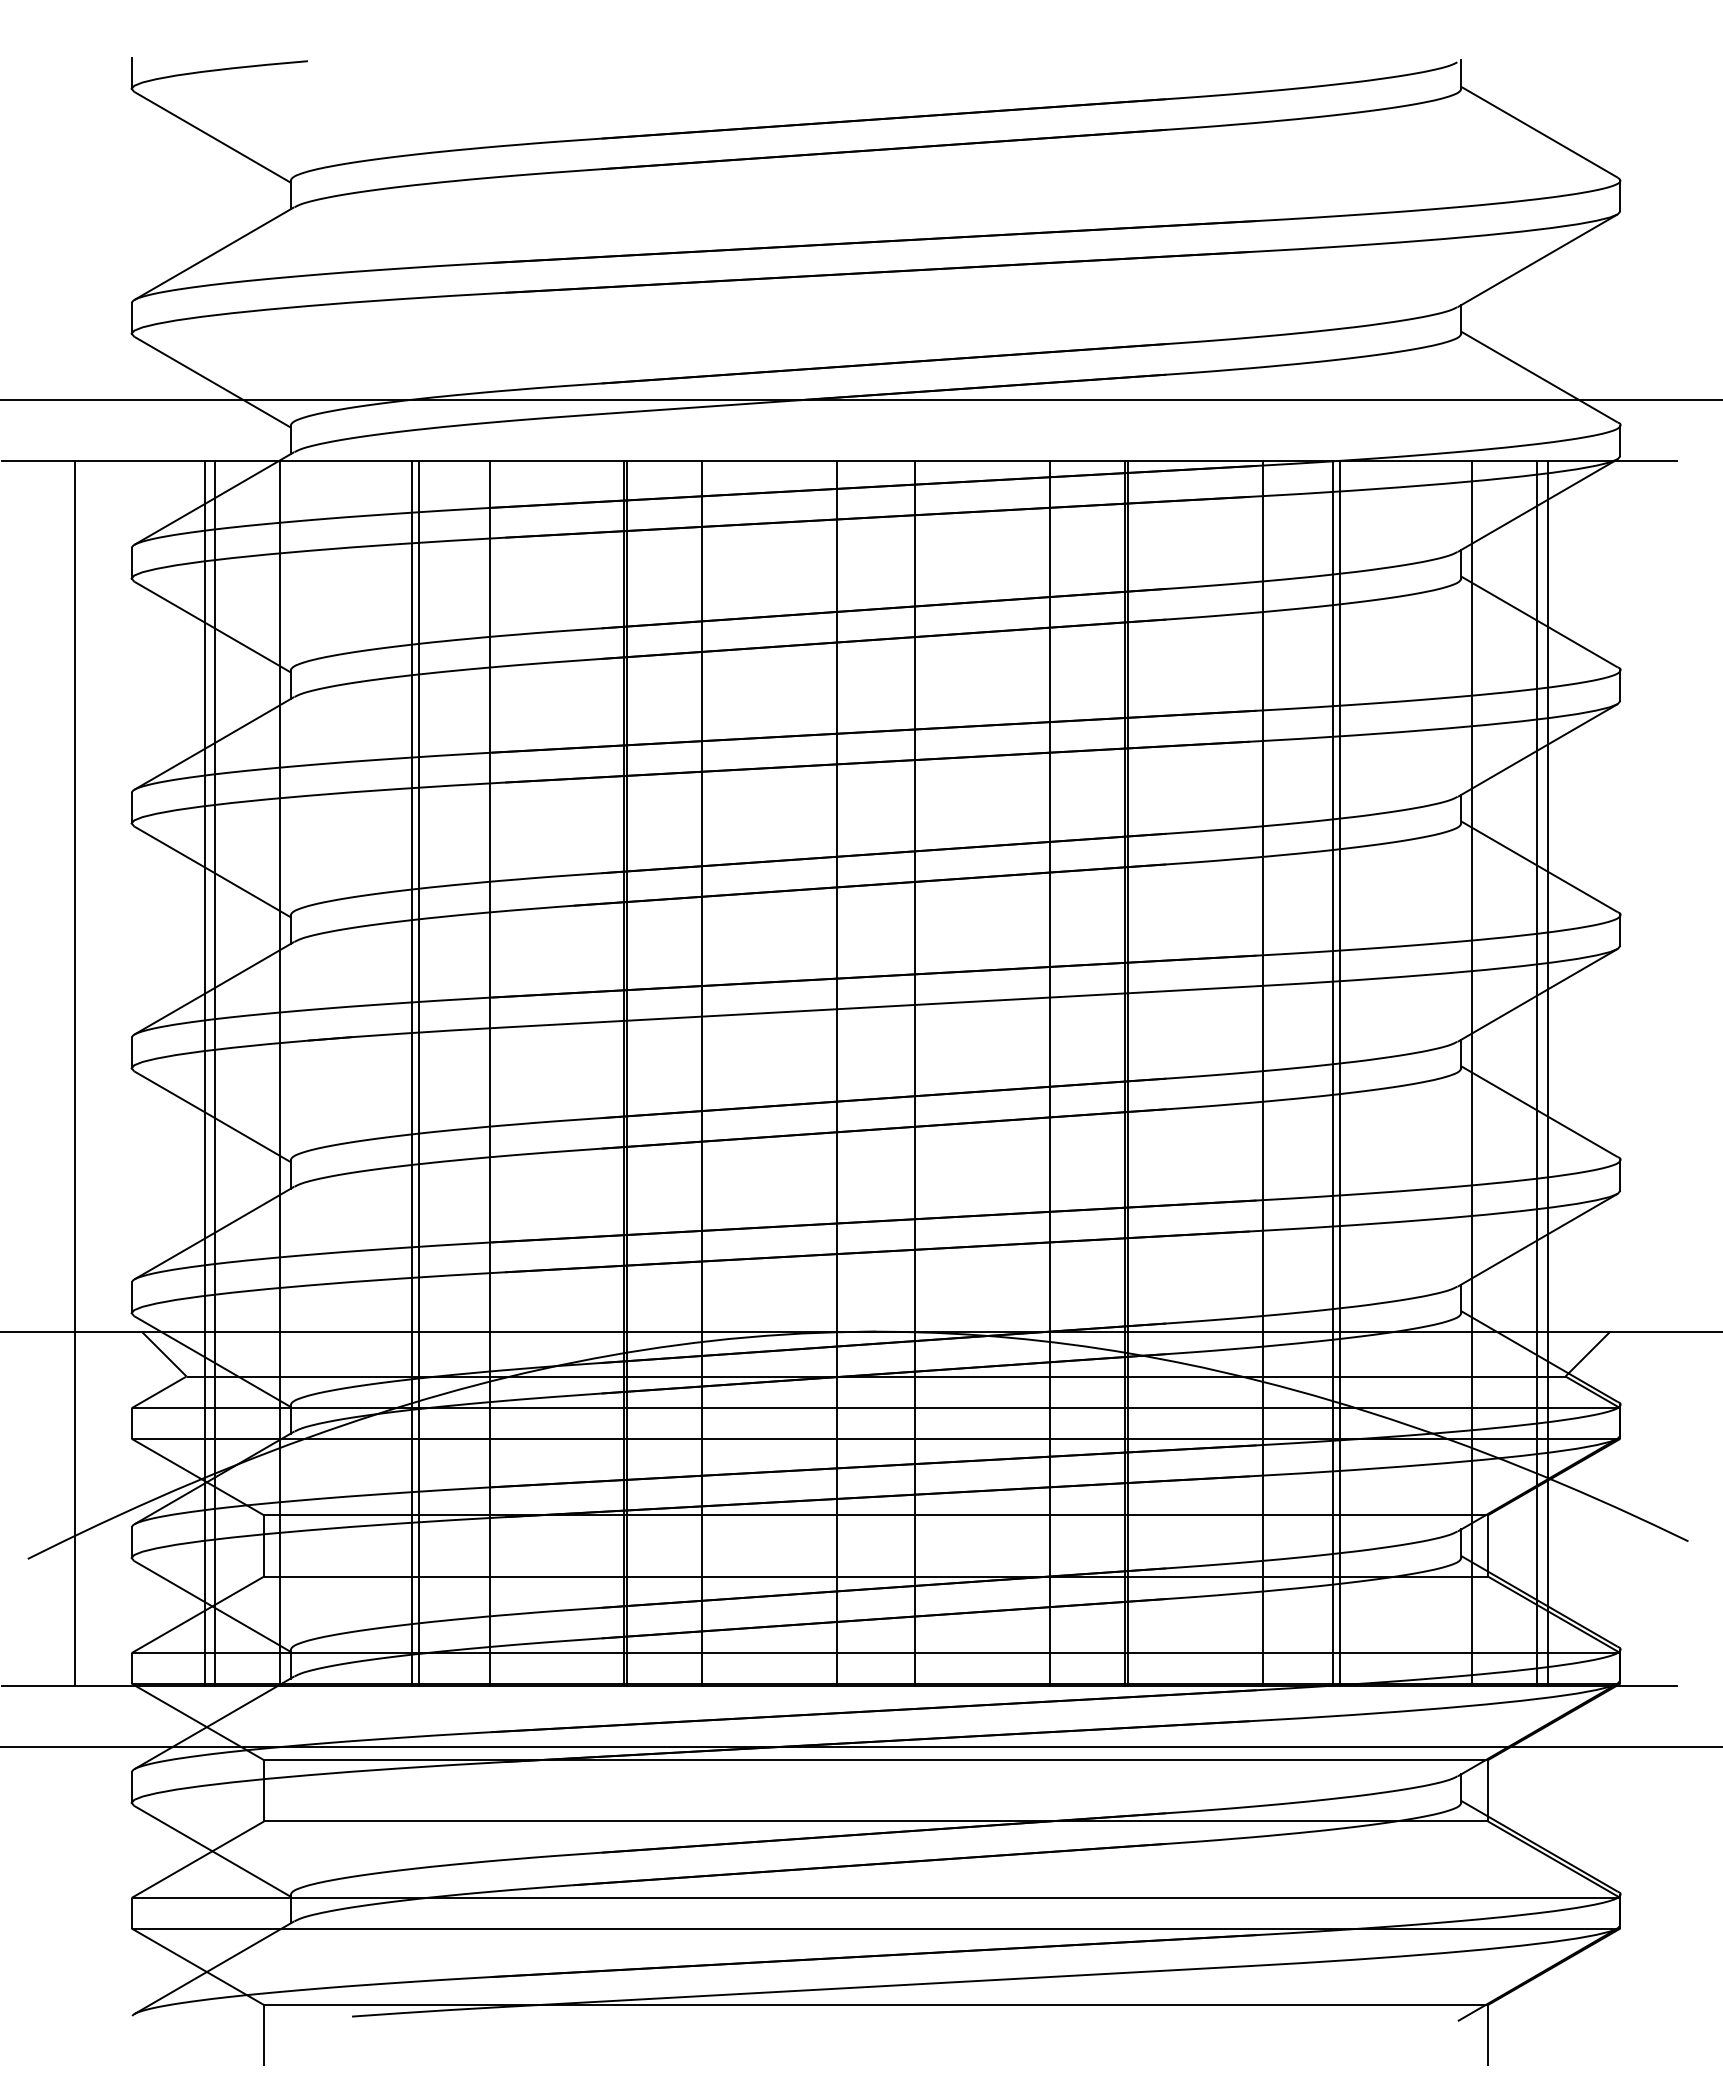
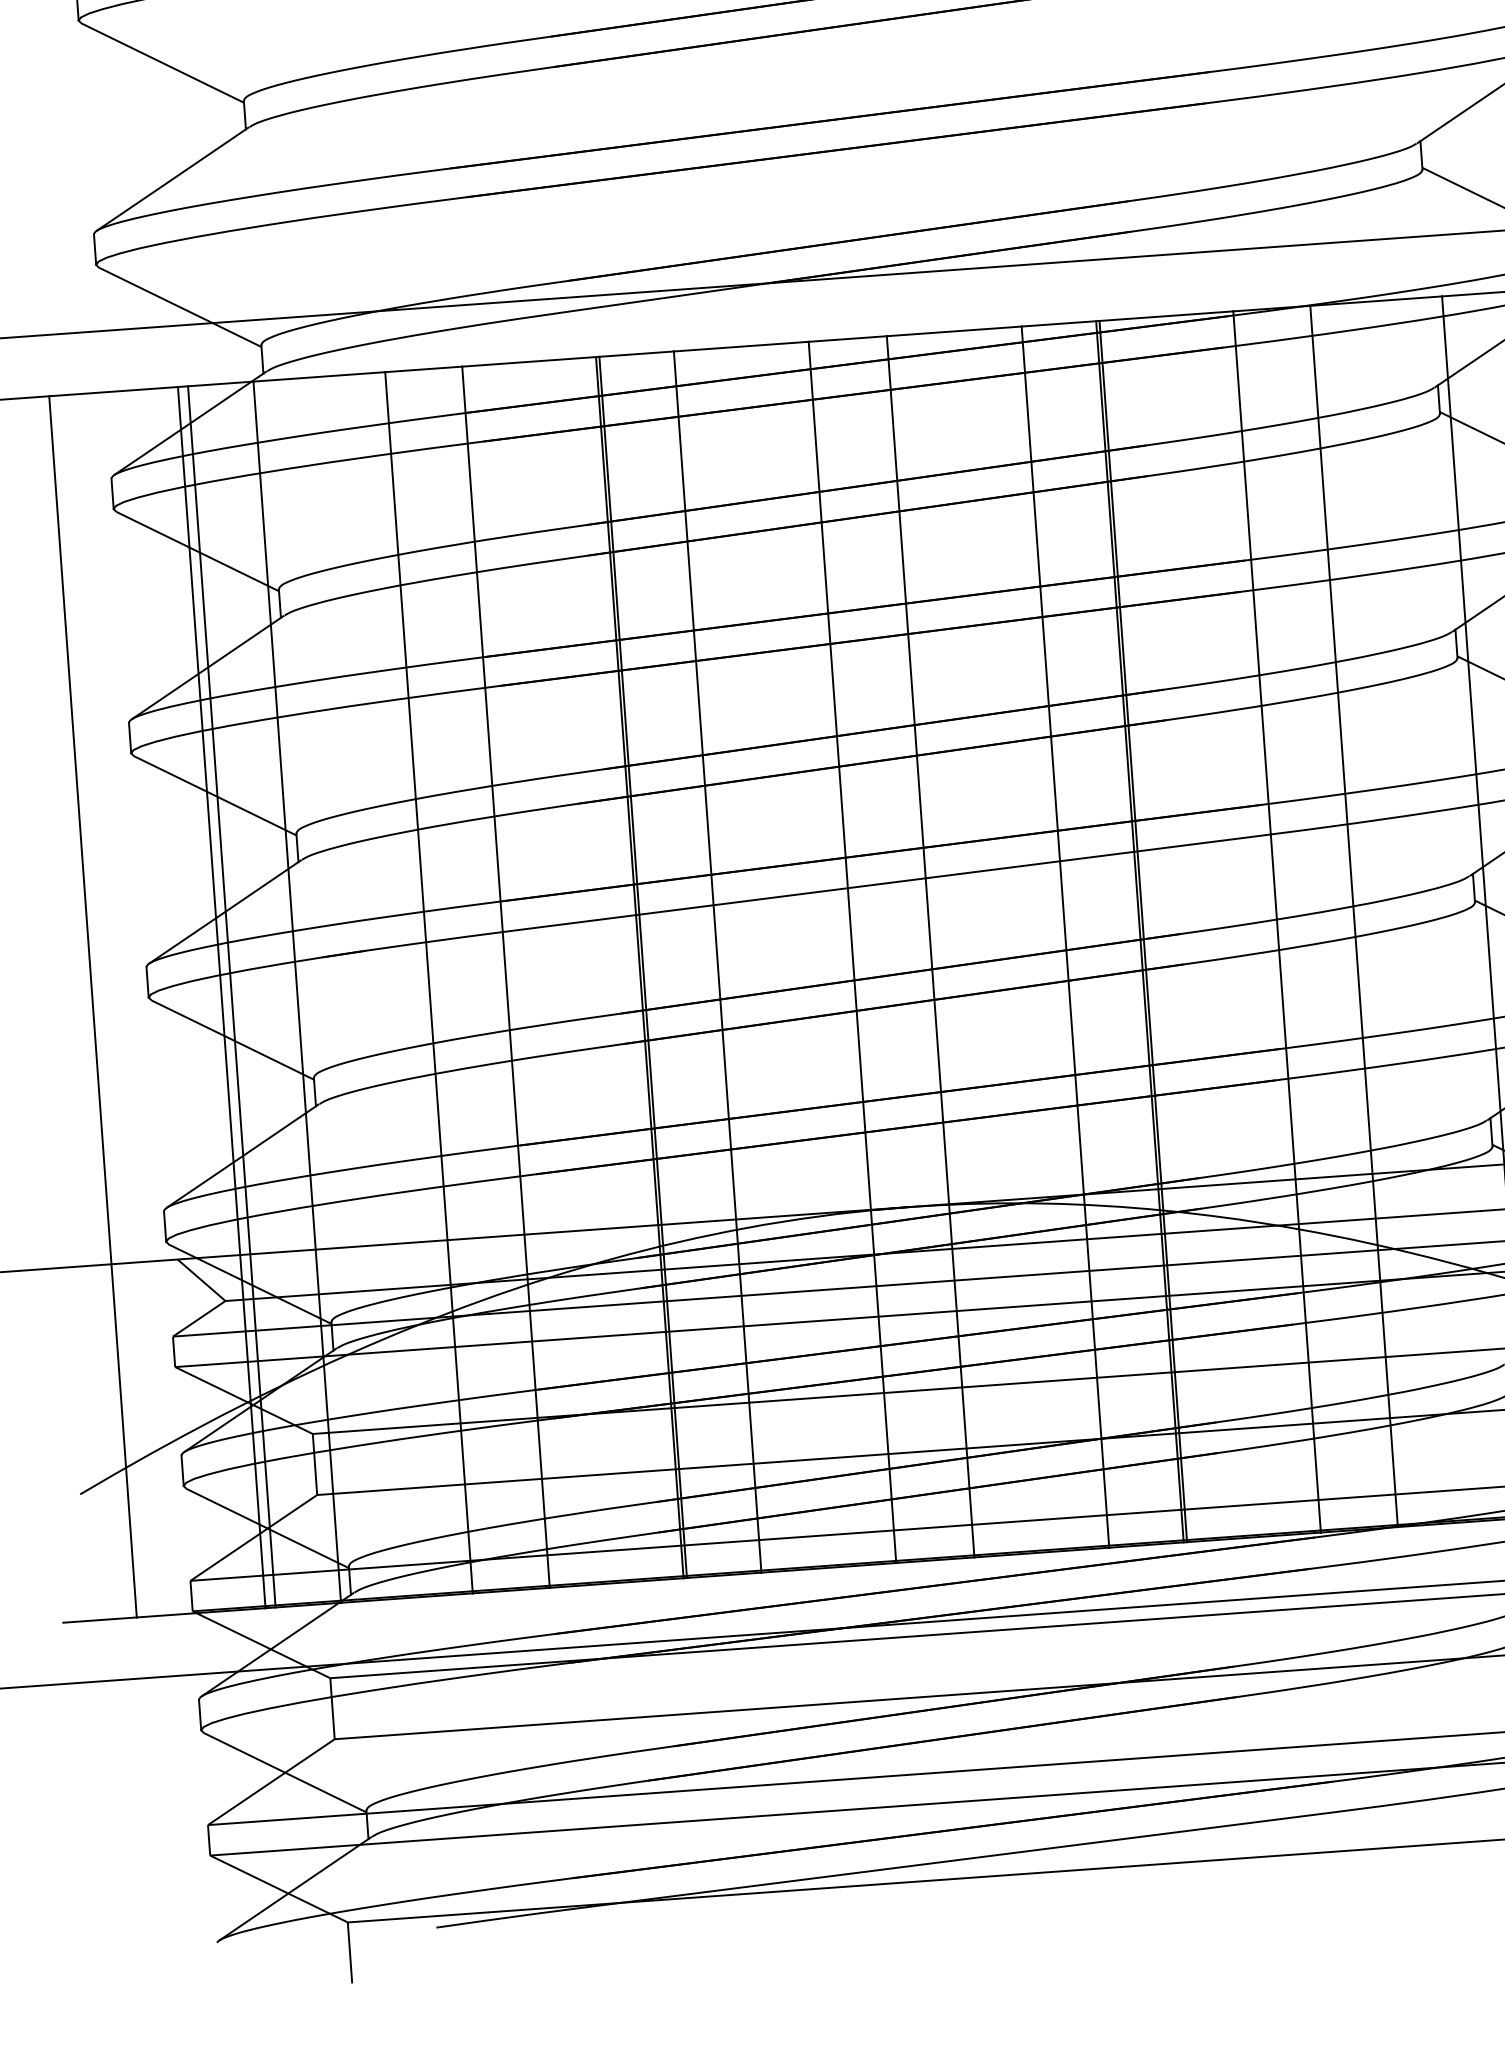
line: (419, 1073) -> (436, 982), removed
line: (1332, 1073) -> (1346, 916), removed

